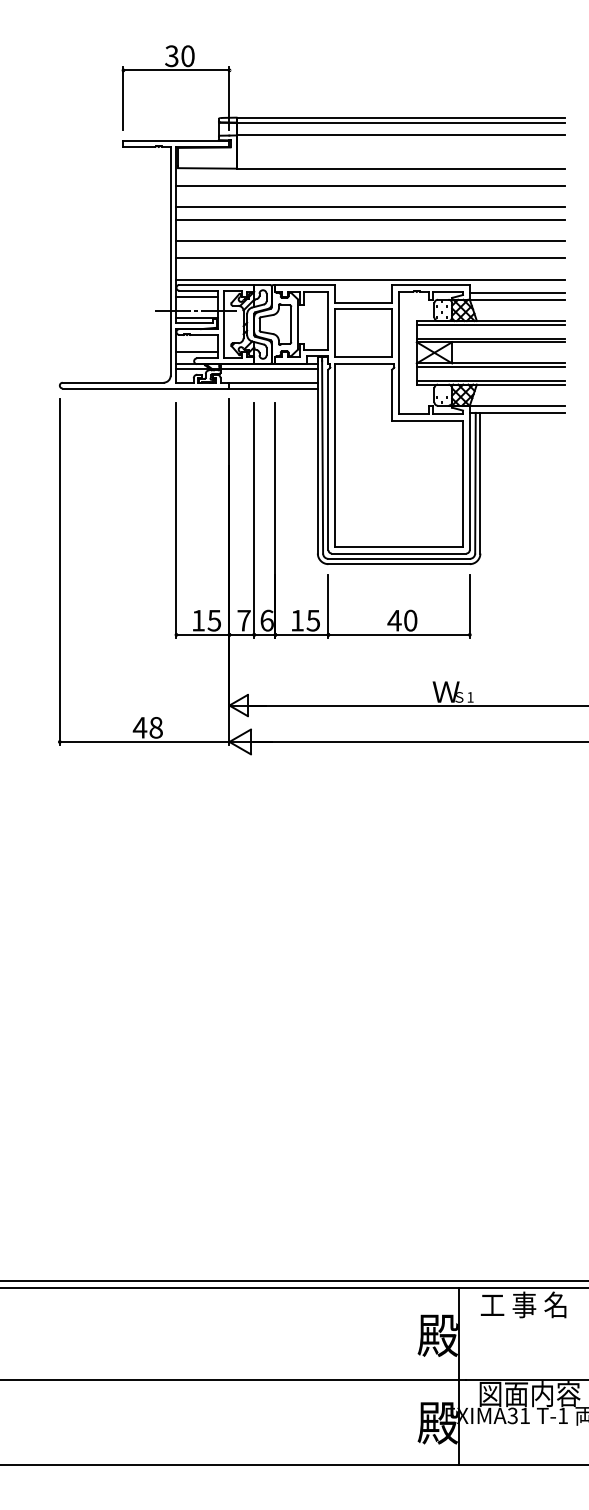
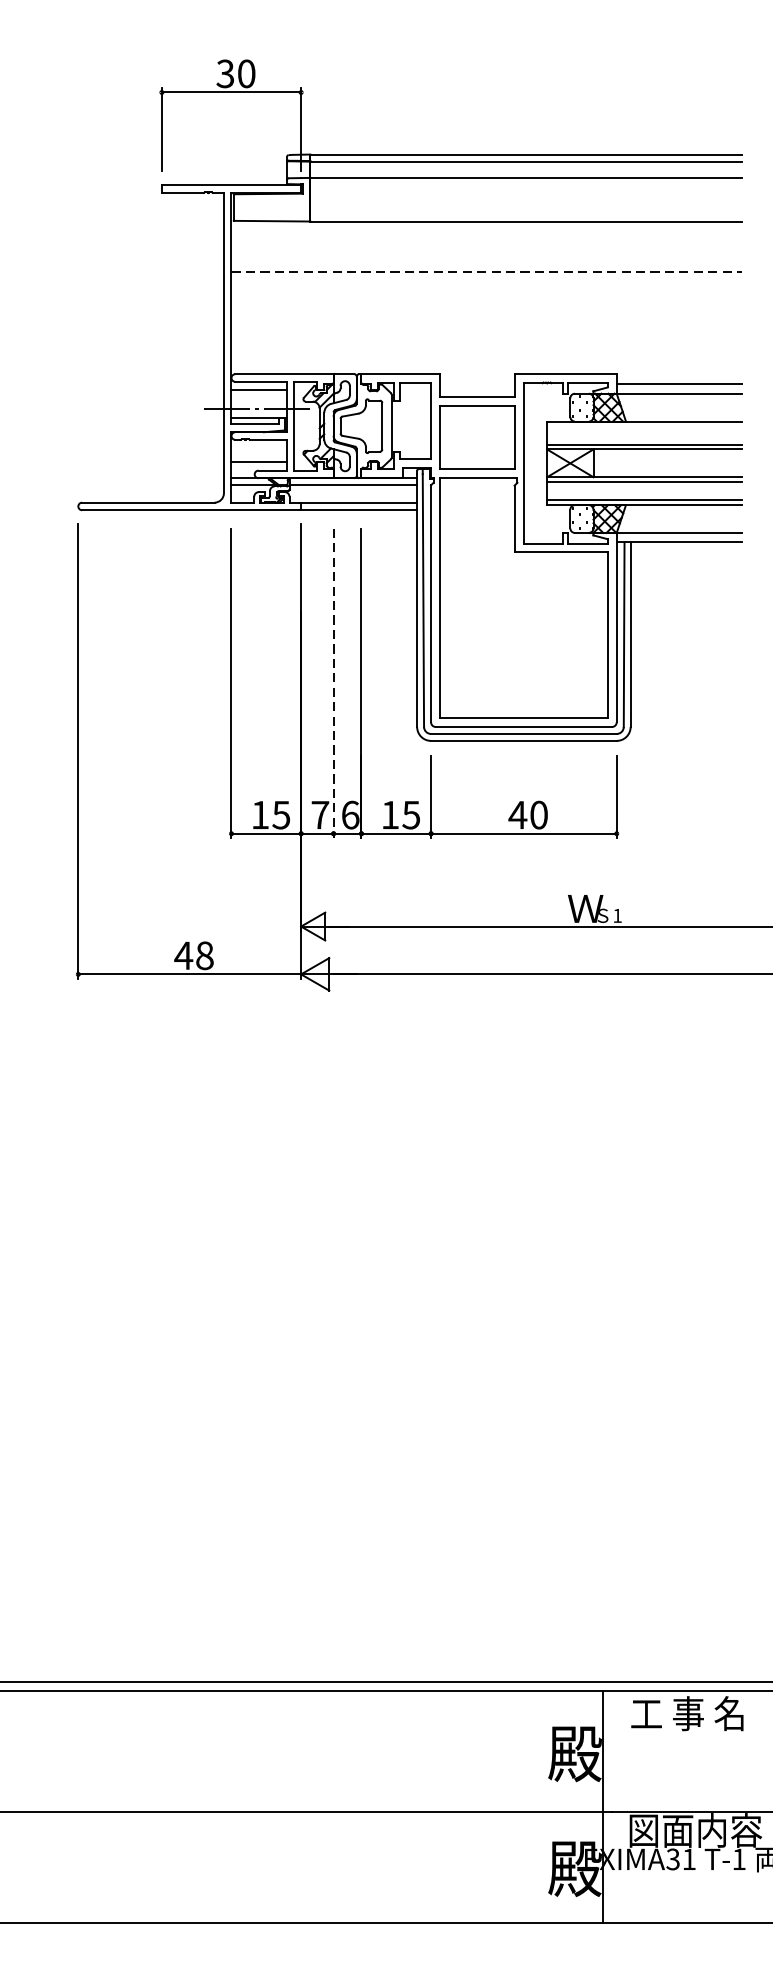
line: (370, 186) -> (486, 244), removed
line: (371, 207) -> (487, 272), solid -> dashed
line: (370, 219) -> (486, 288), removed
line: (370, 240) -> (486, 315), removed
line: (370, 258) -> (486, 339), removed
line: (370, 279) -> (486, 367), removed
line: (490, 324) -> (643, 426), removed
line: (254, 520) -> (333, 683), solid -> dashed

